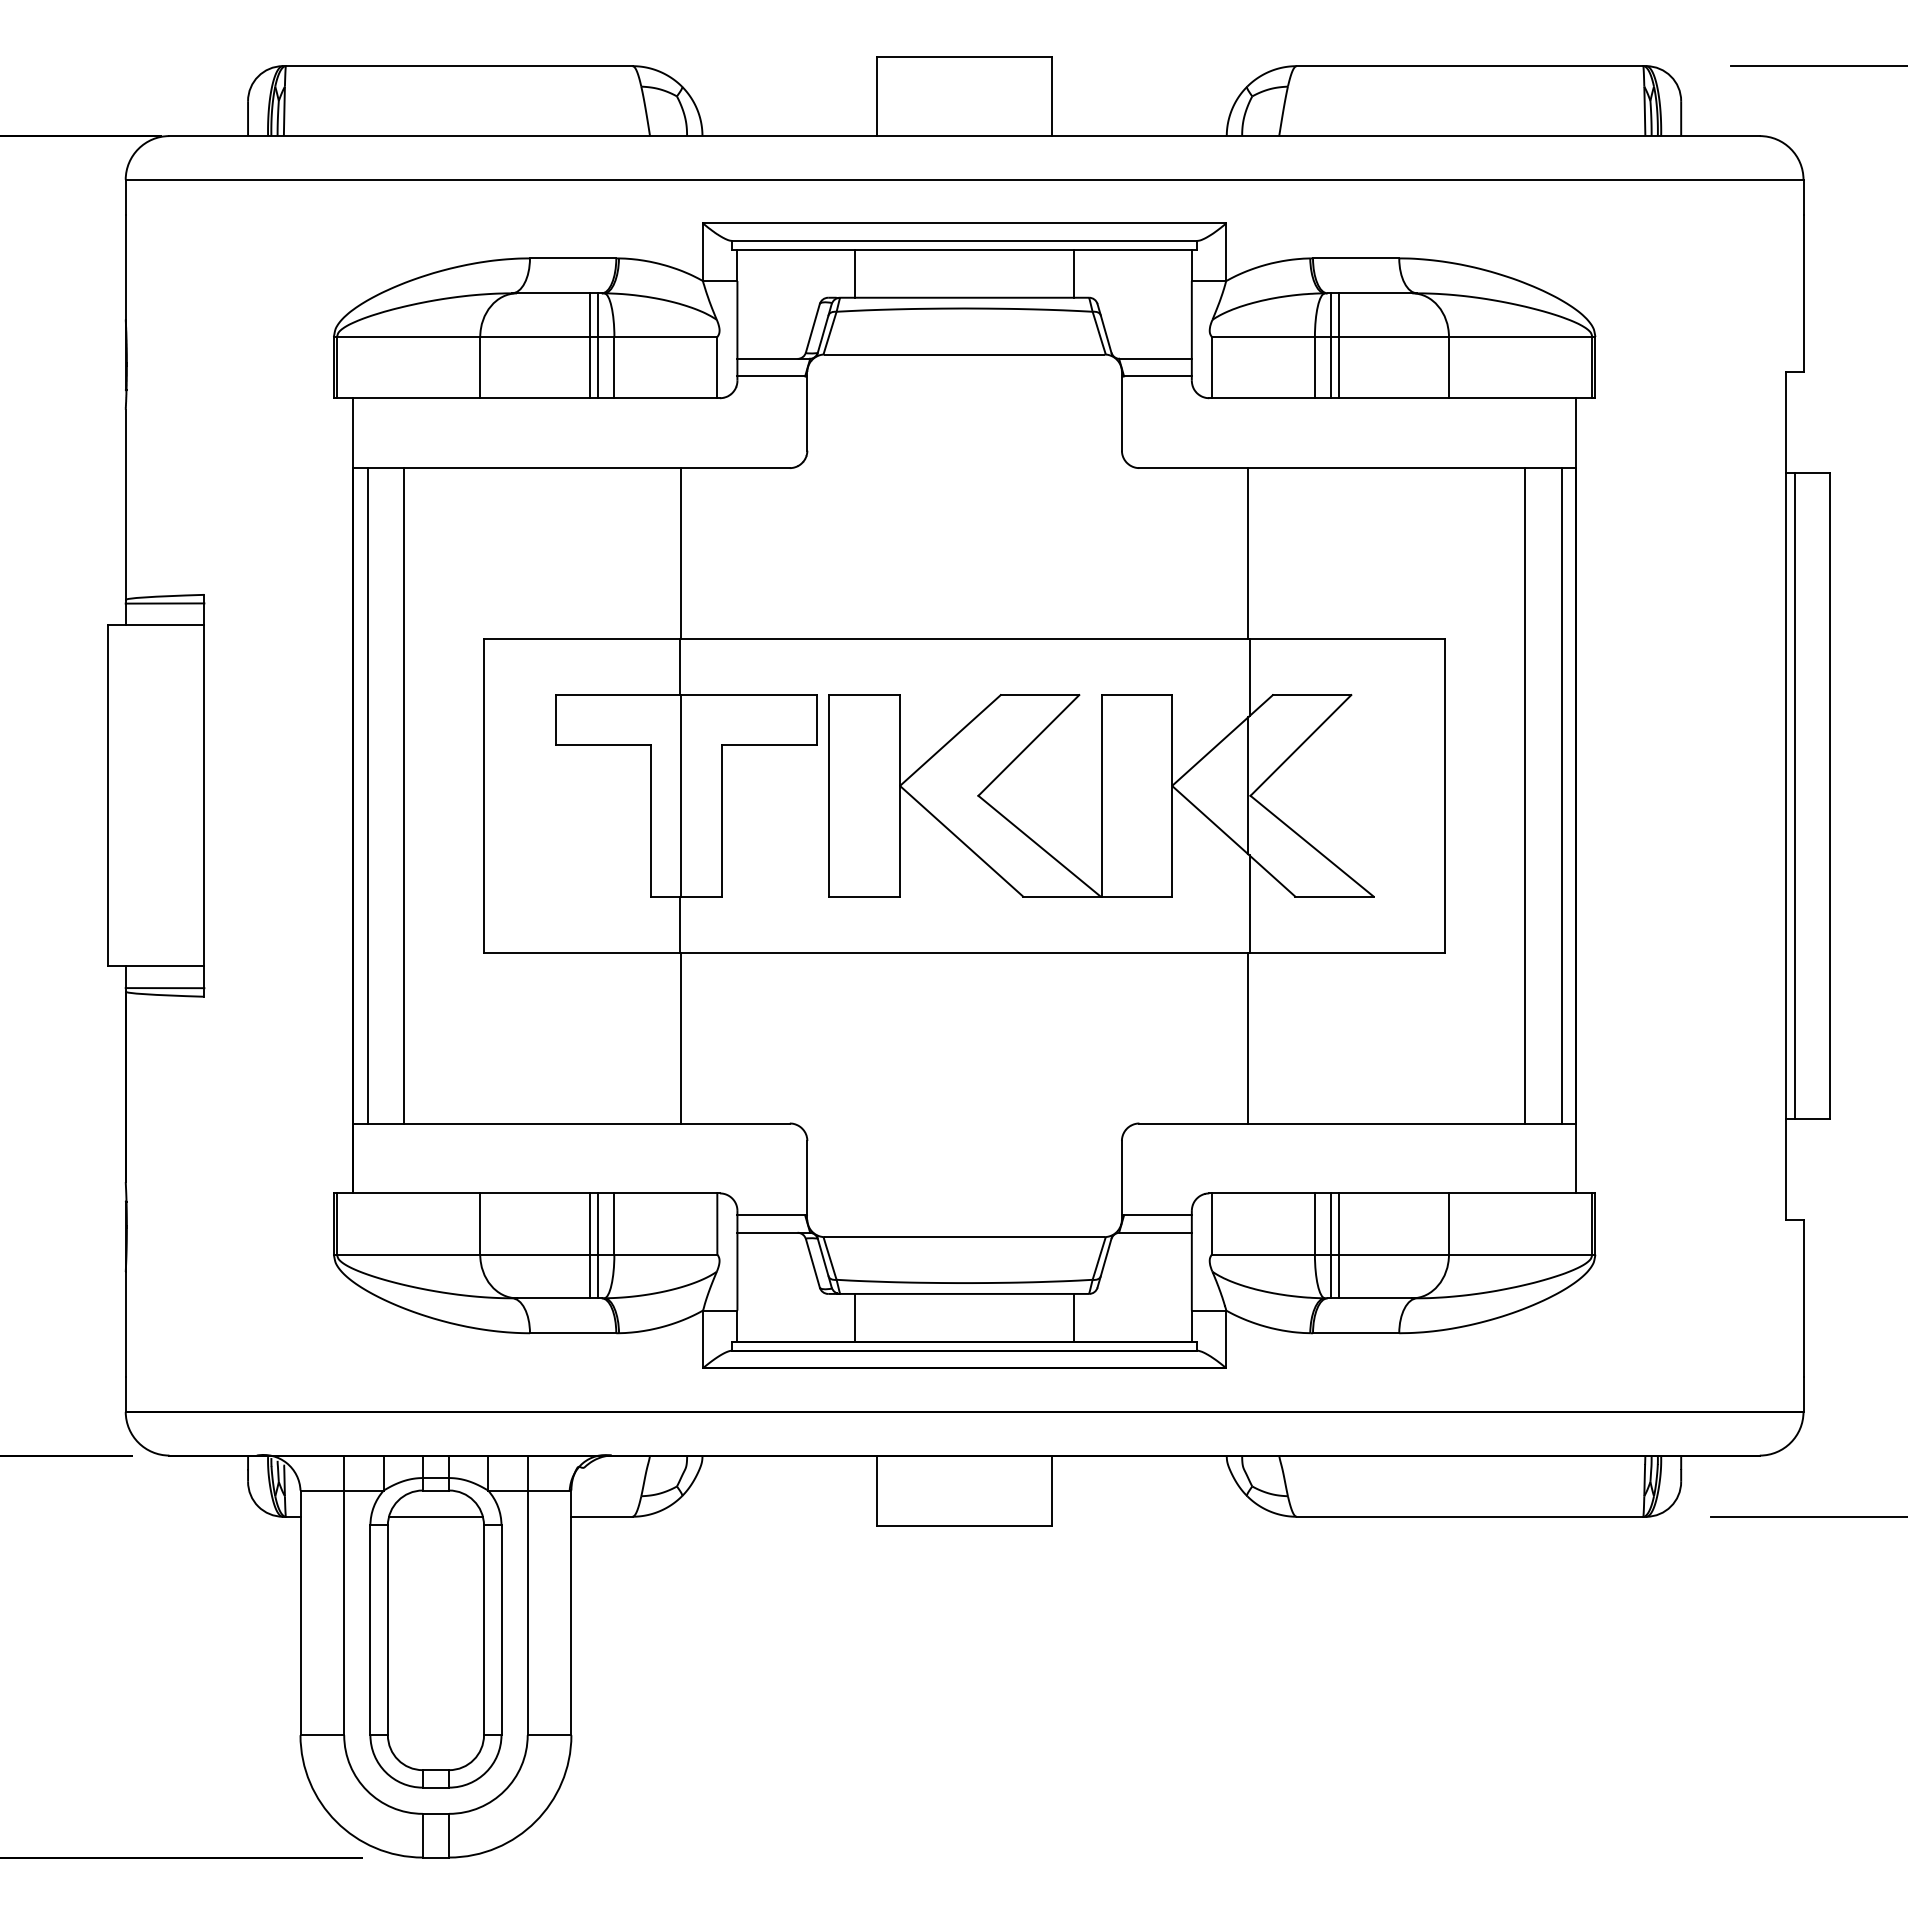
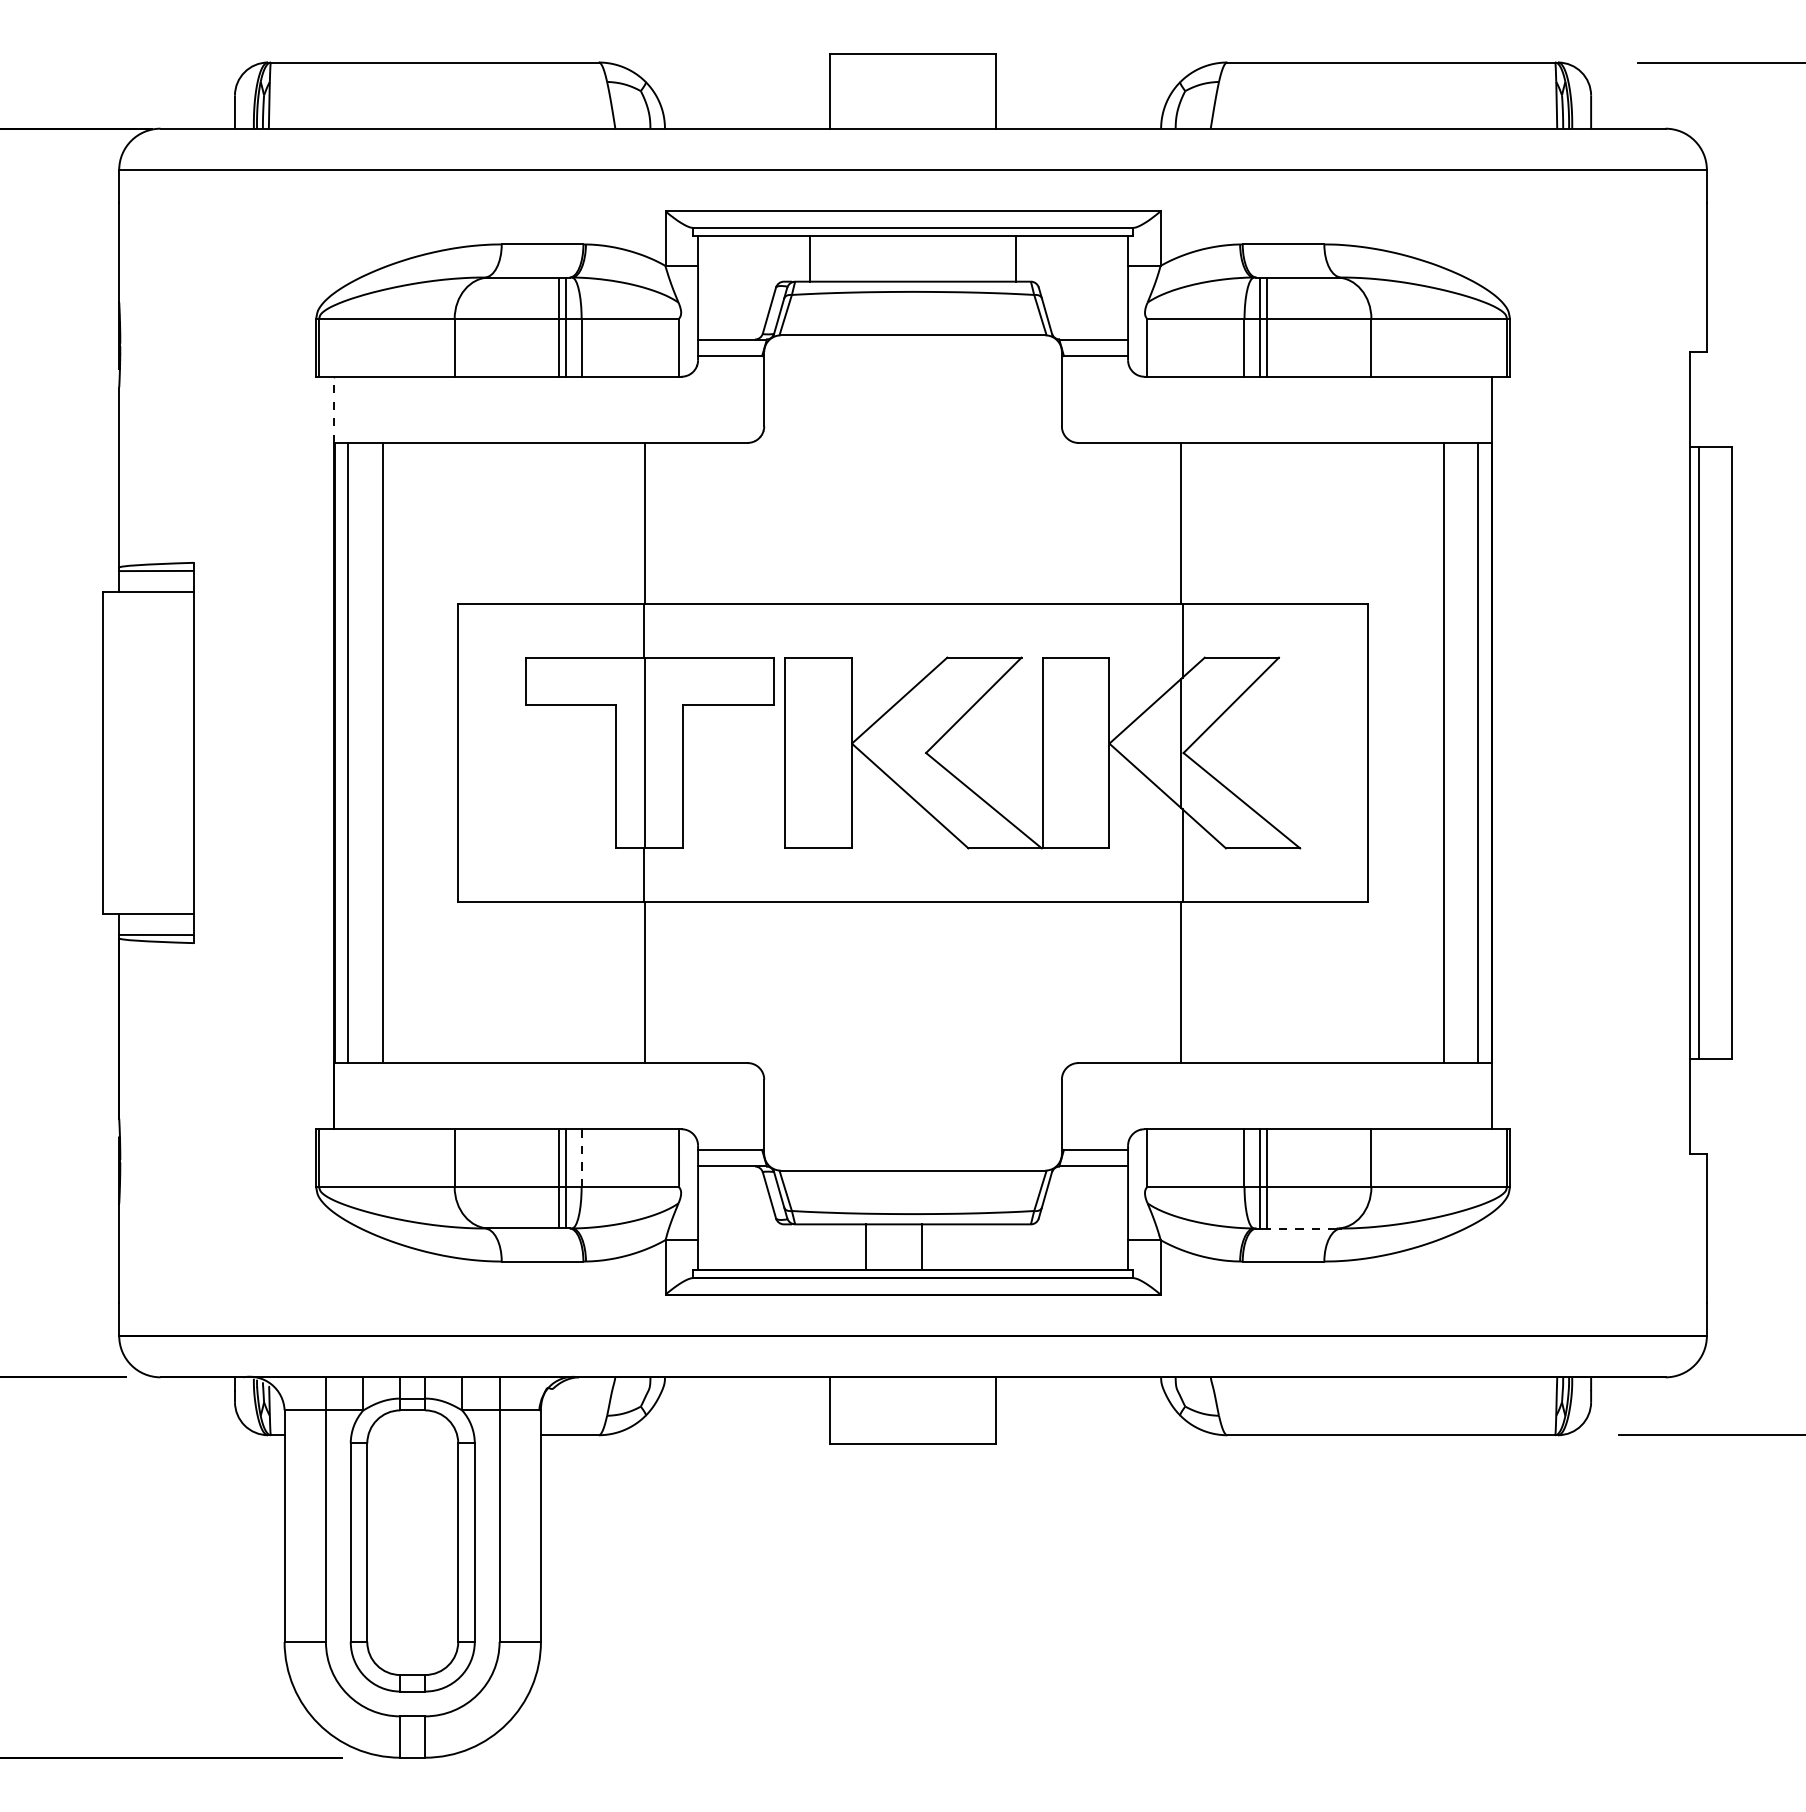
line: (352, 433) -> (333, 410), solid -> dashed
line: (614, 1224) -> (581, 1158), solid -> dashed
line: (1375, 1298) -> (1301, 1228), solid -> dashed
line: (855, 1317) -> (865, 1246), moved
line: (1073, 1317) -> (921, 1246), moved
line: (435, 1516) -> (412, 1434), removed

